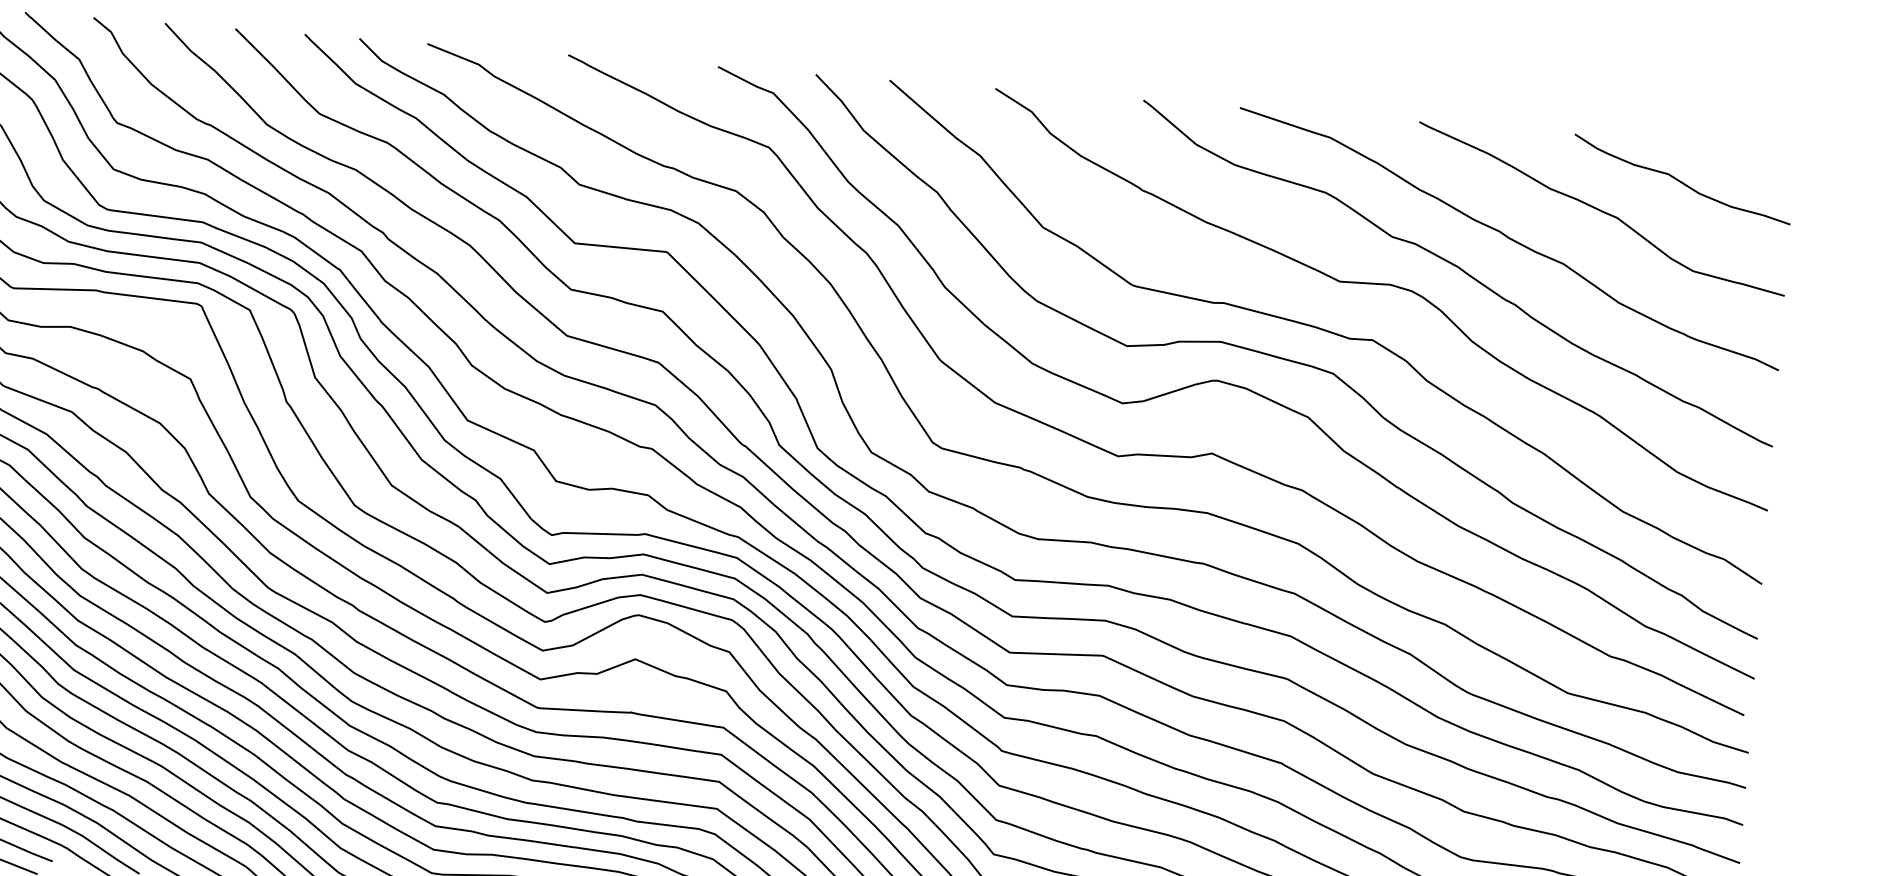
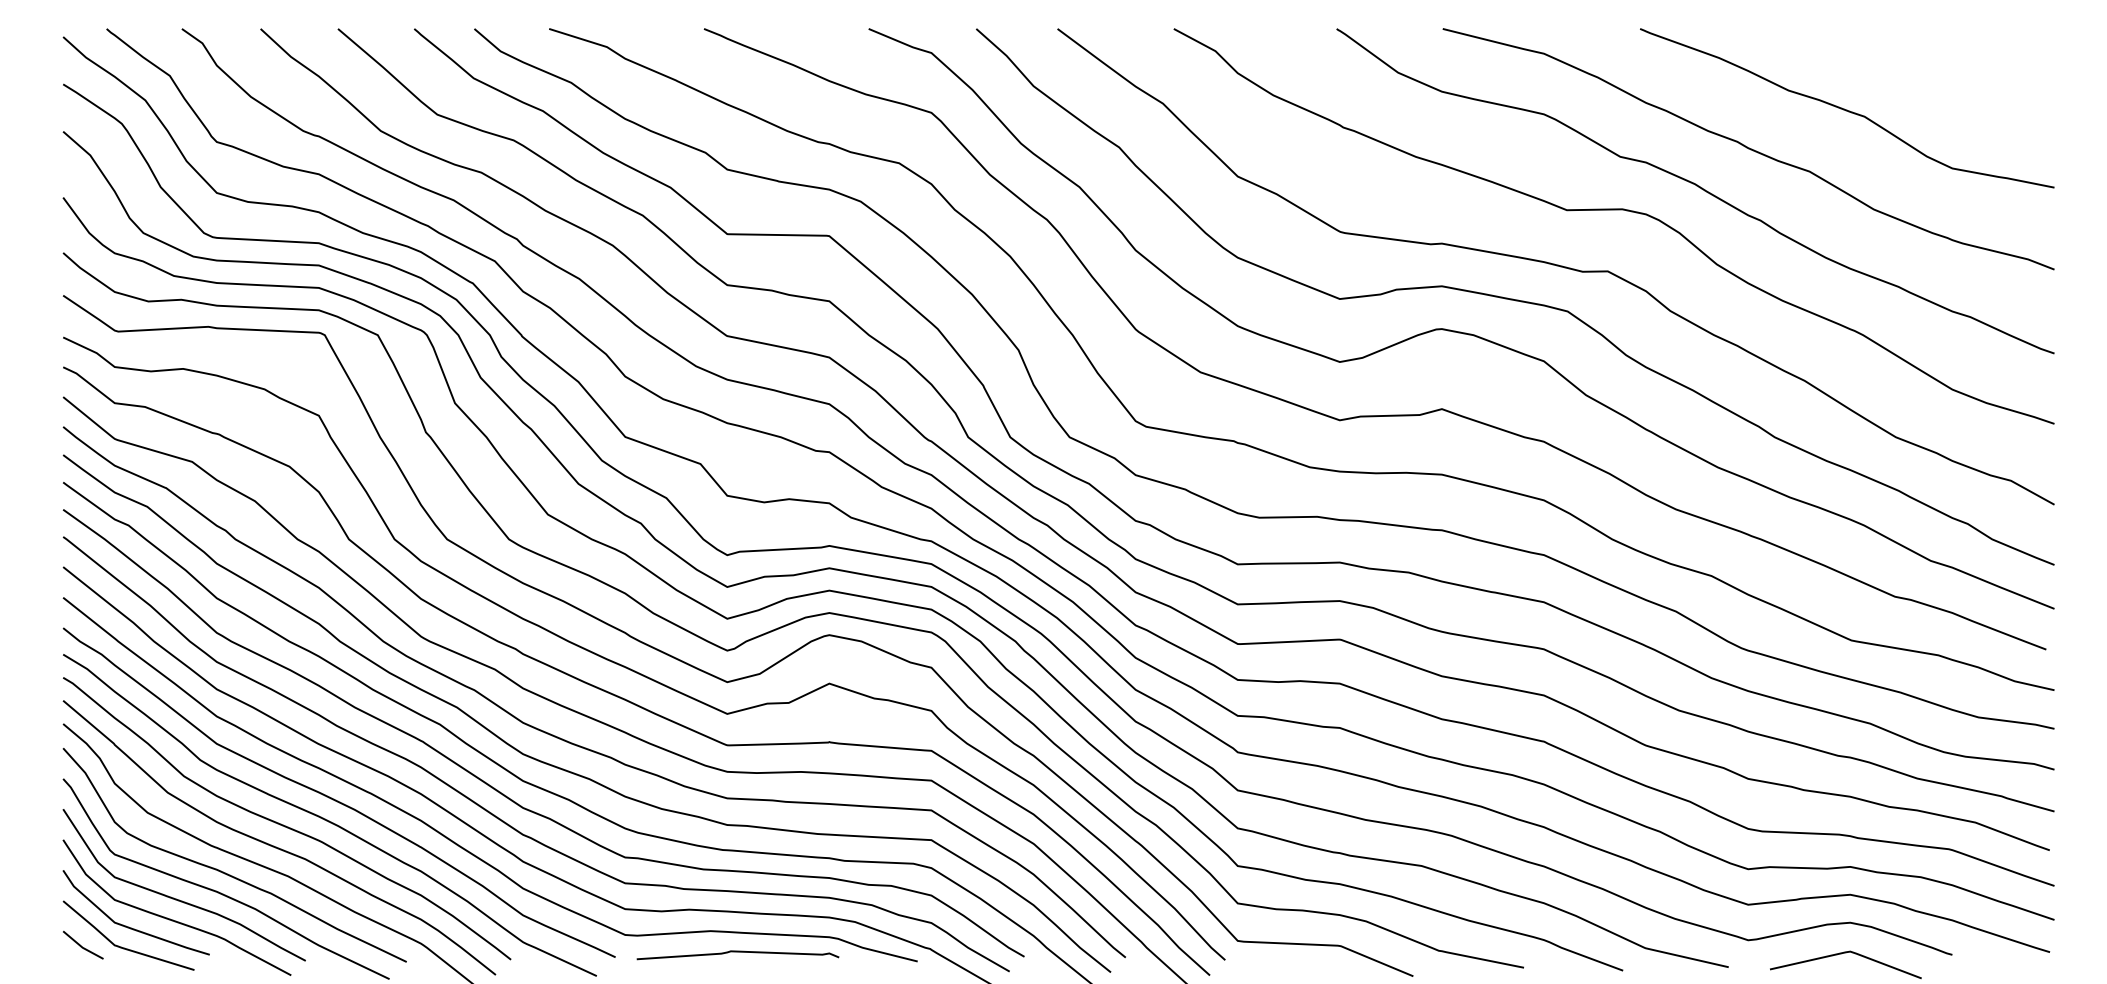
curve: (1680, 180) -> (1930, 70), removed

